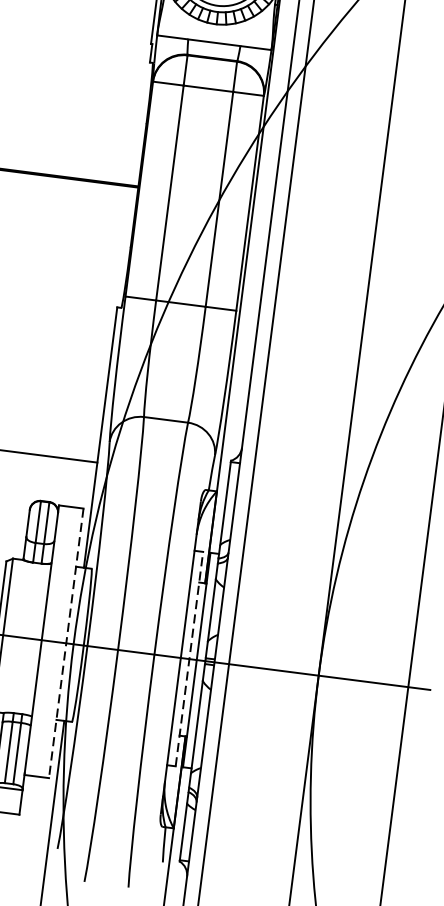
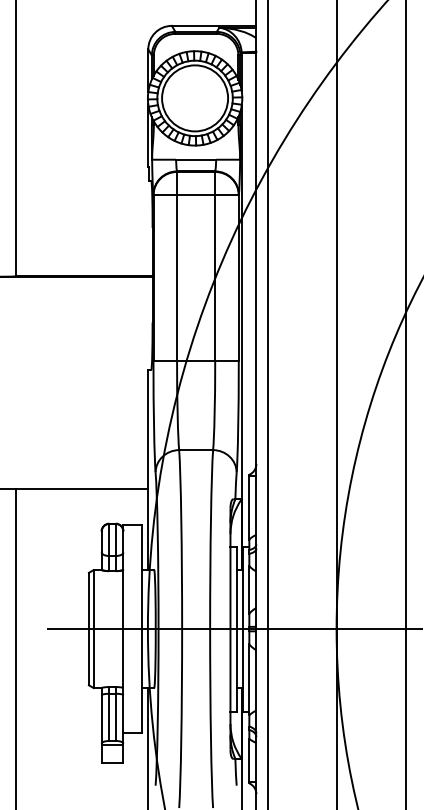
line: (66, 643) -> (142, 629), dashed -> solid
line: (189, 659) -> (237, 629), dashed -> solid

